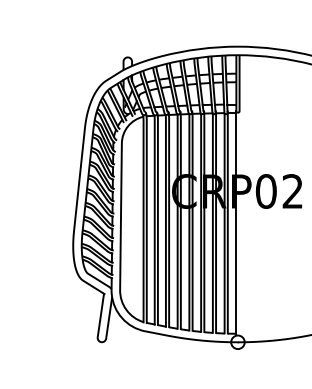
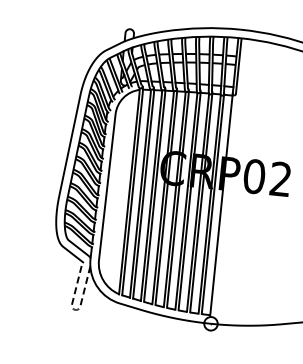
line: (100, 341) -> (74, 309), solid -> dashed

